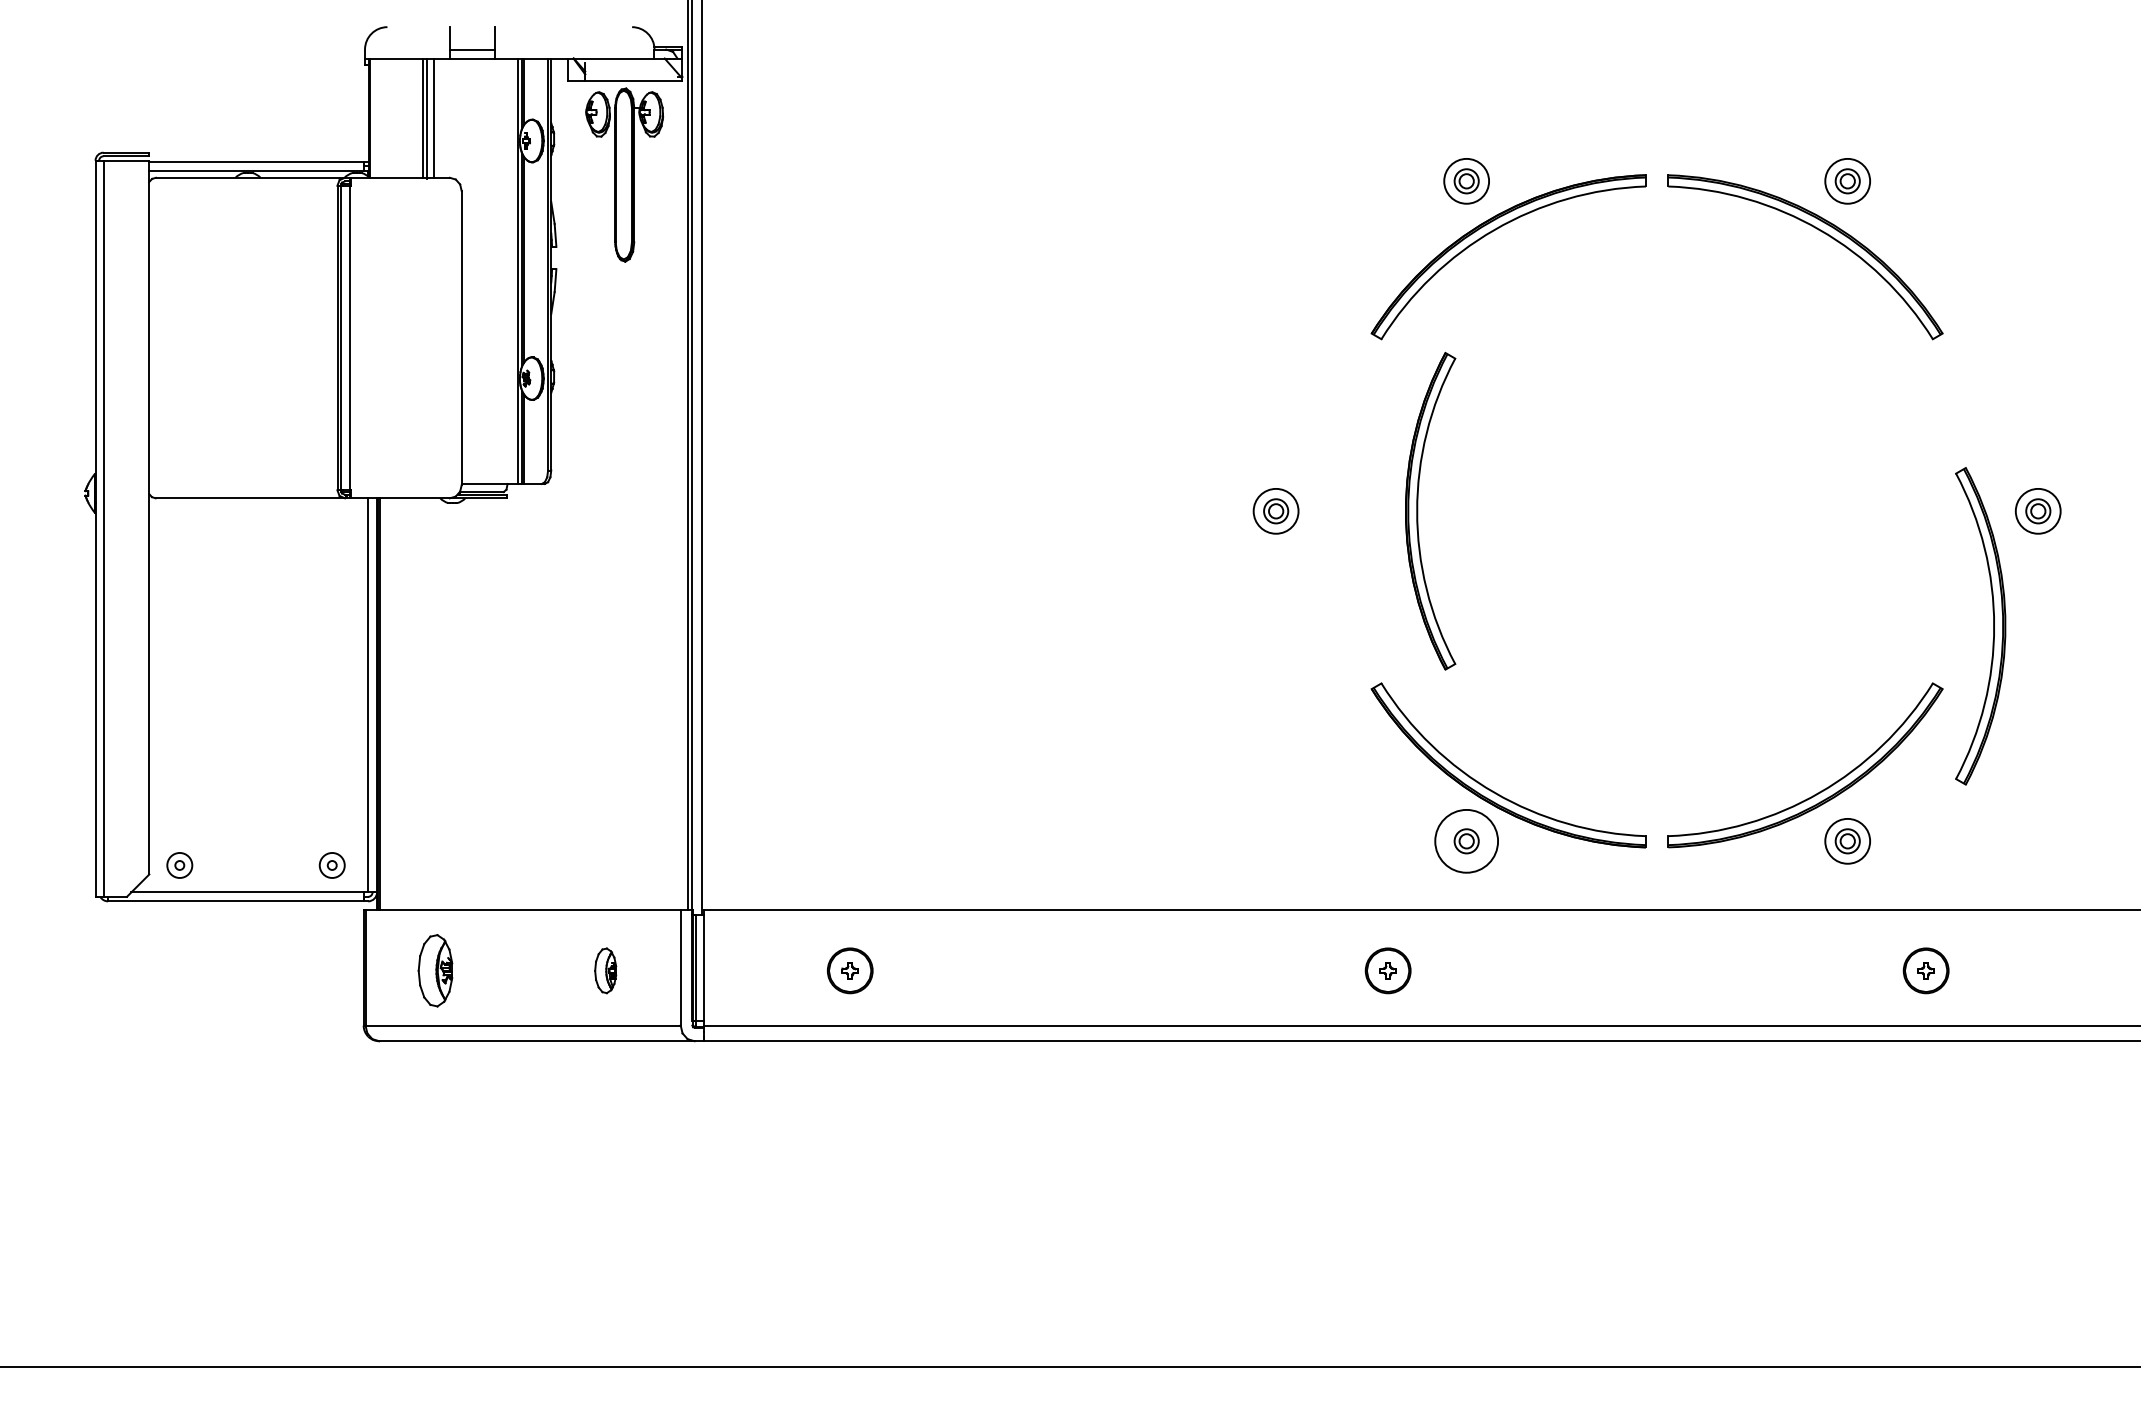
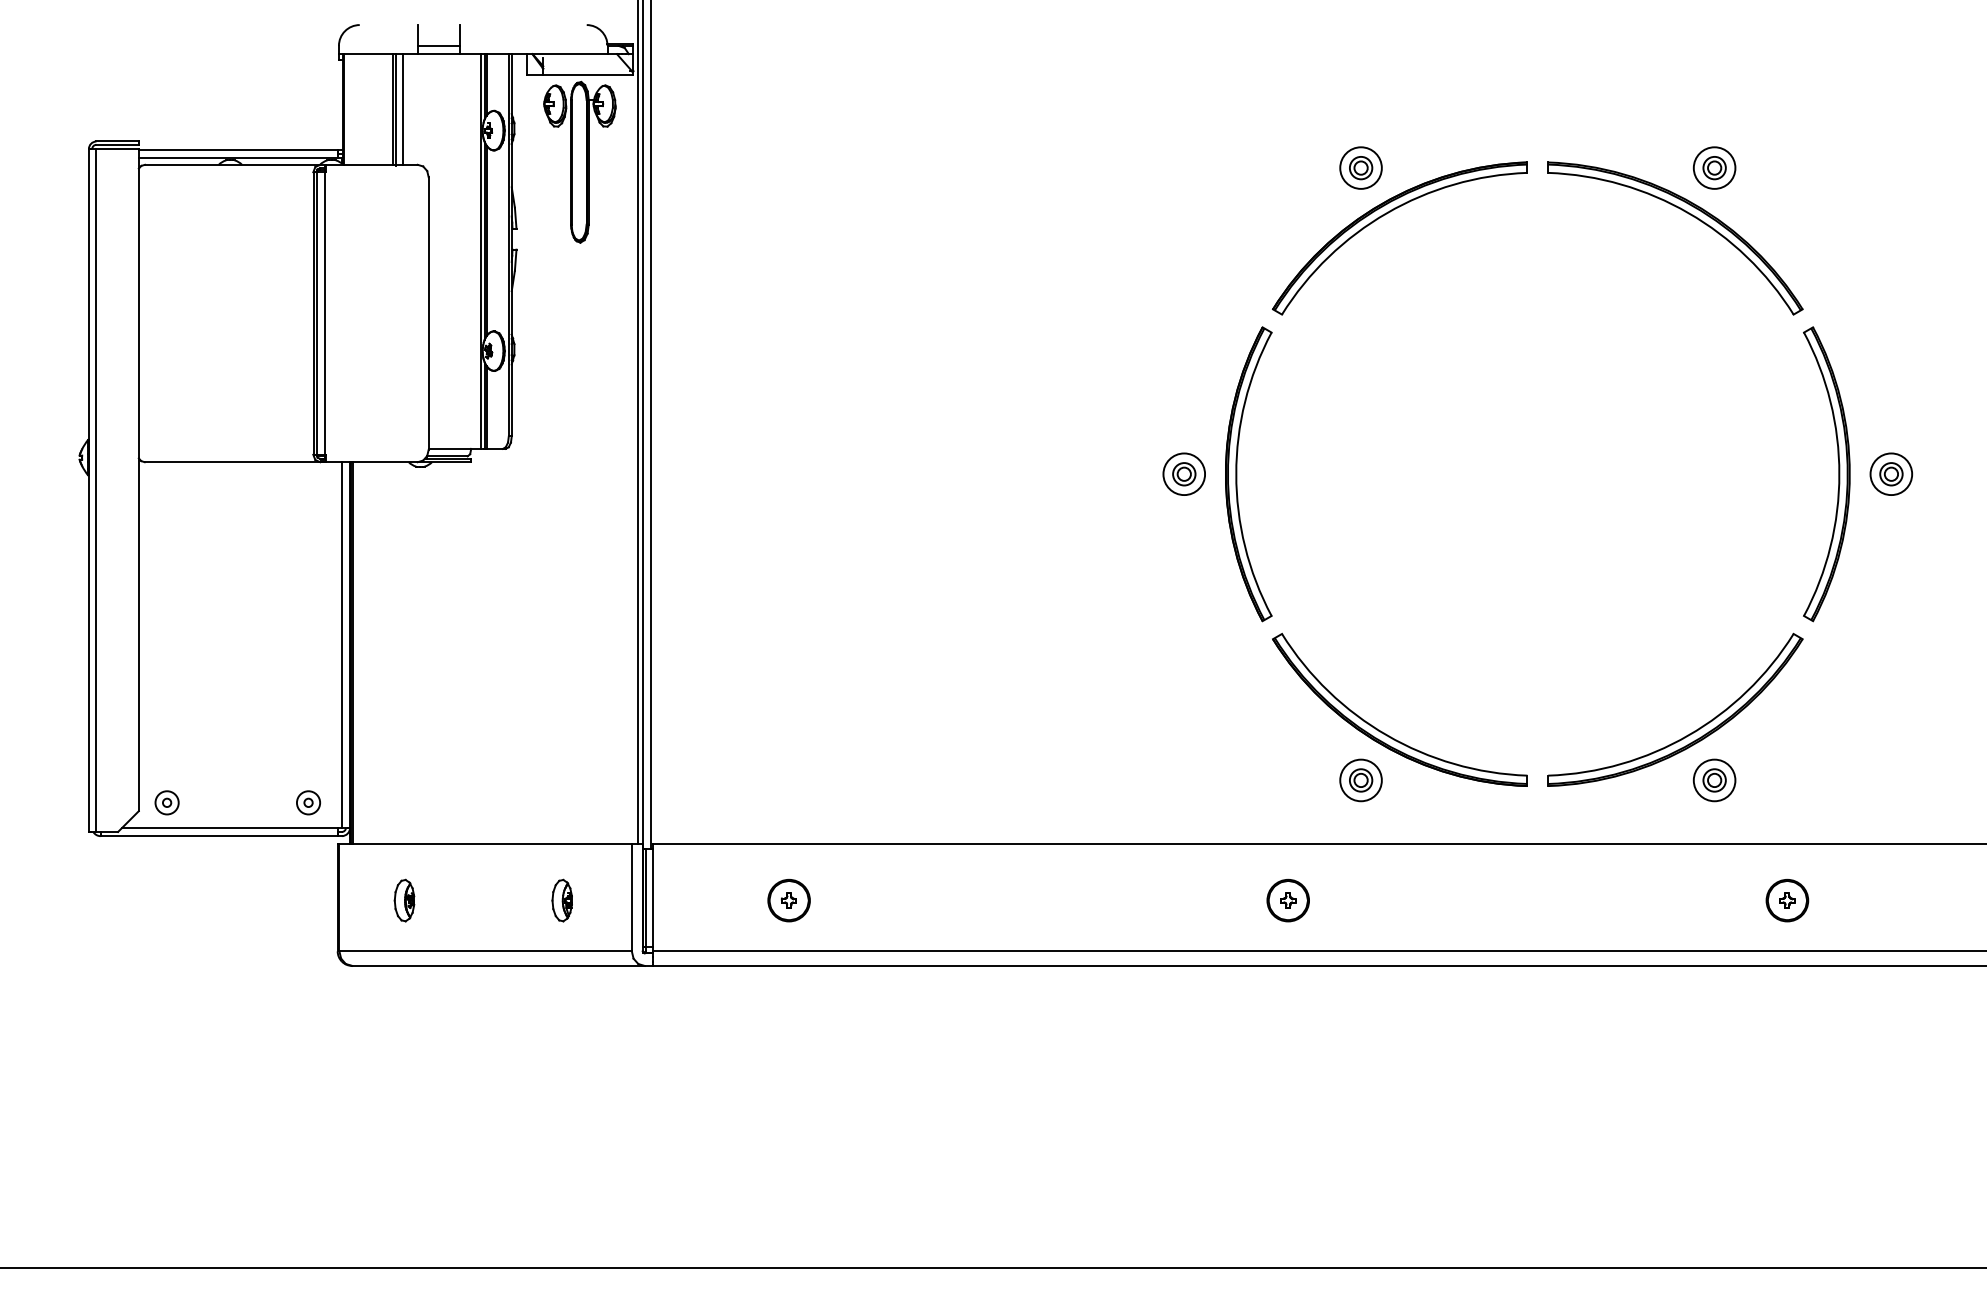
part: (1418, 511) -> (1237, 474), moved
part: (1993, 626) -> (1838, 474), moved
circle: (1466, 840) -> (1360, 779), size x0.71
part: (435, 970) -> (404, 900), size x0.62

